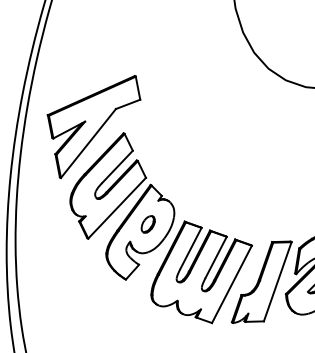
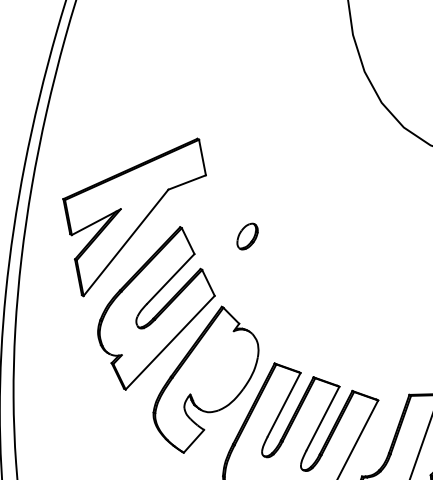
part: (147, 224) -> (246, 236), moved

